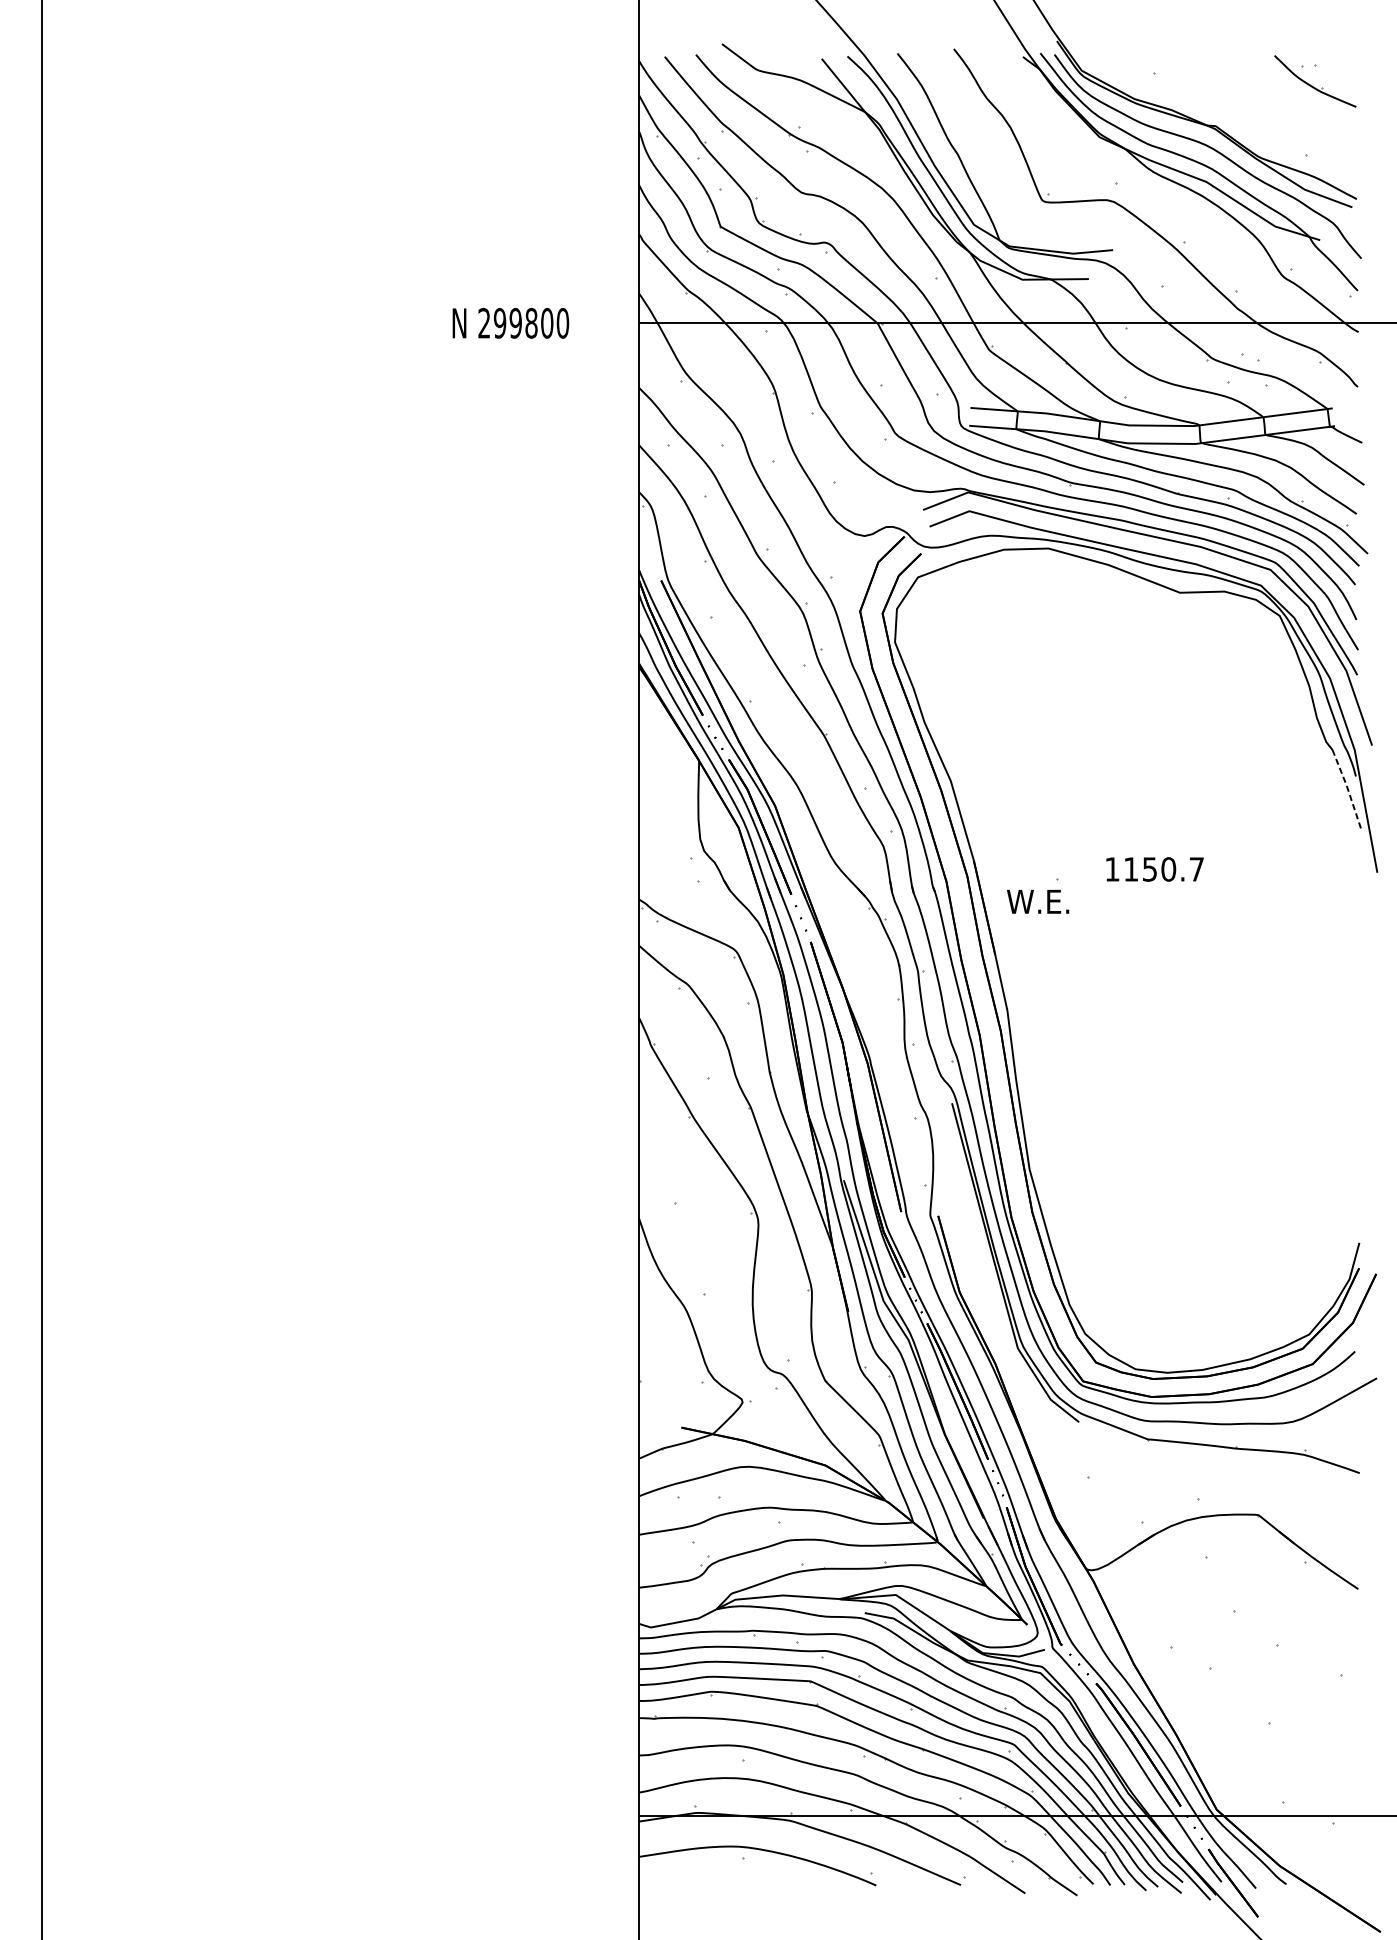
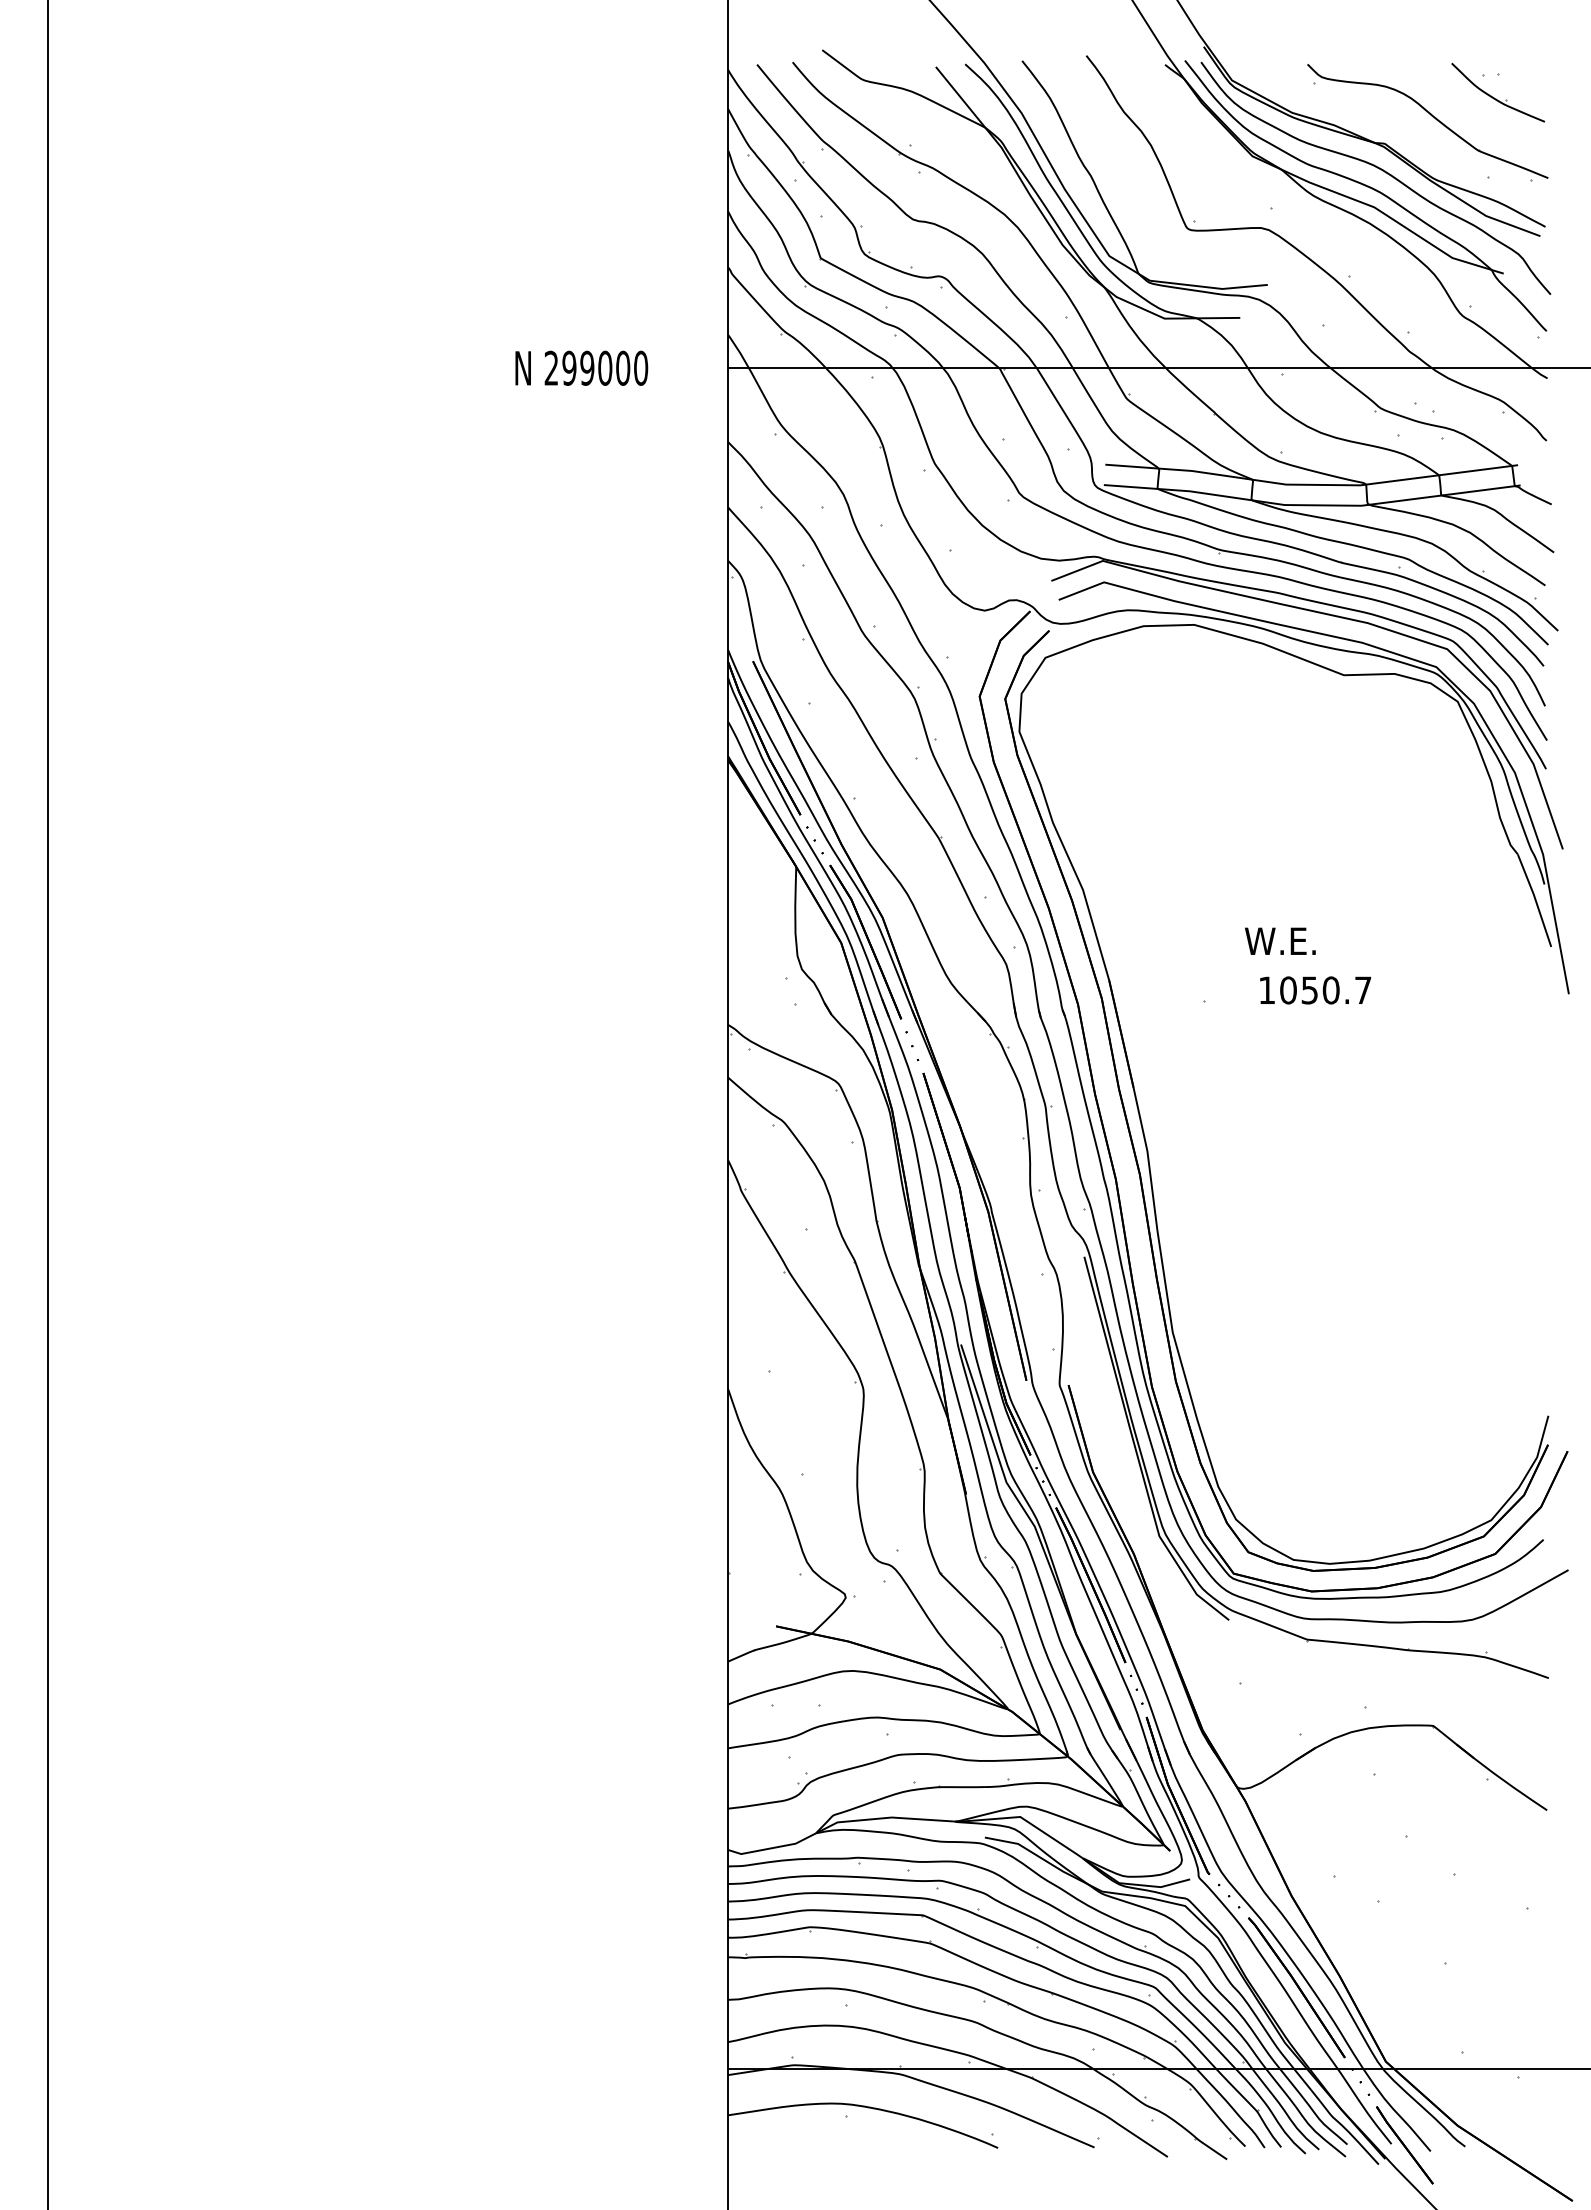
part: (1257, 103) -> (1432, 117), added
text: (531, 323) -> (605, 368), 299800 -> 299000
line: (1348, 789) -> (1535, 899), dashed -> solid
text: (1131, 869) -> (1288, 990), 1150.7 -> 1050.7
text: (1038, 901) -> (1280, 940), moved

